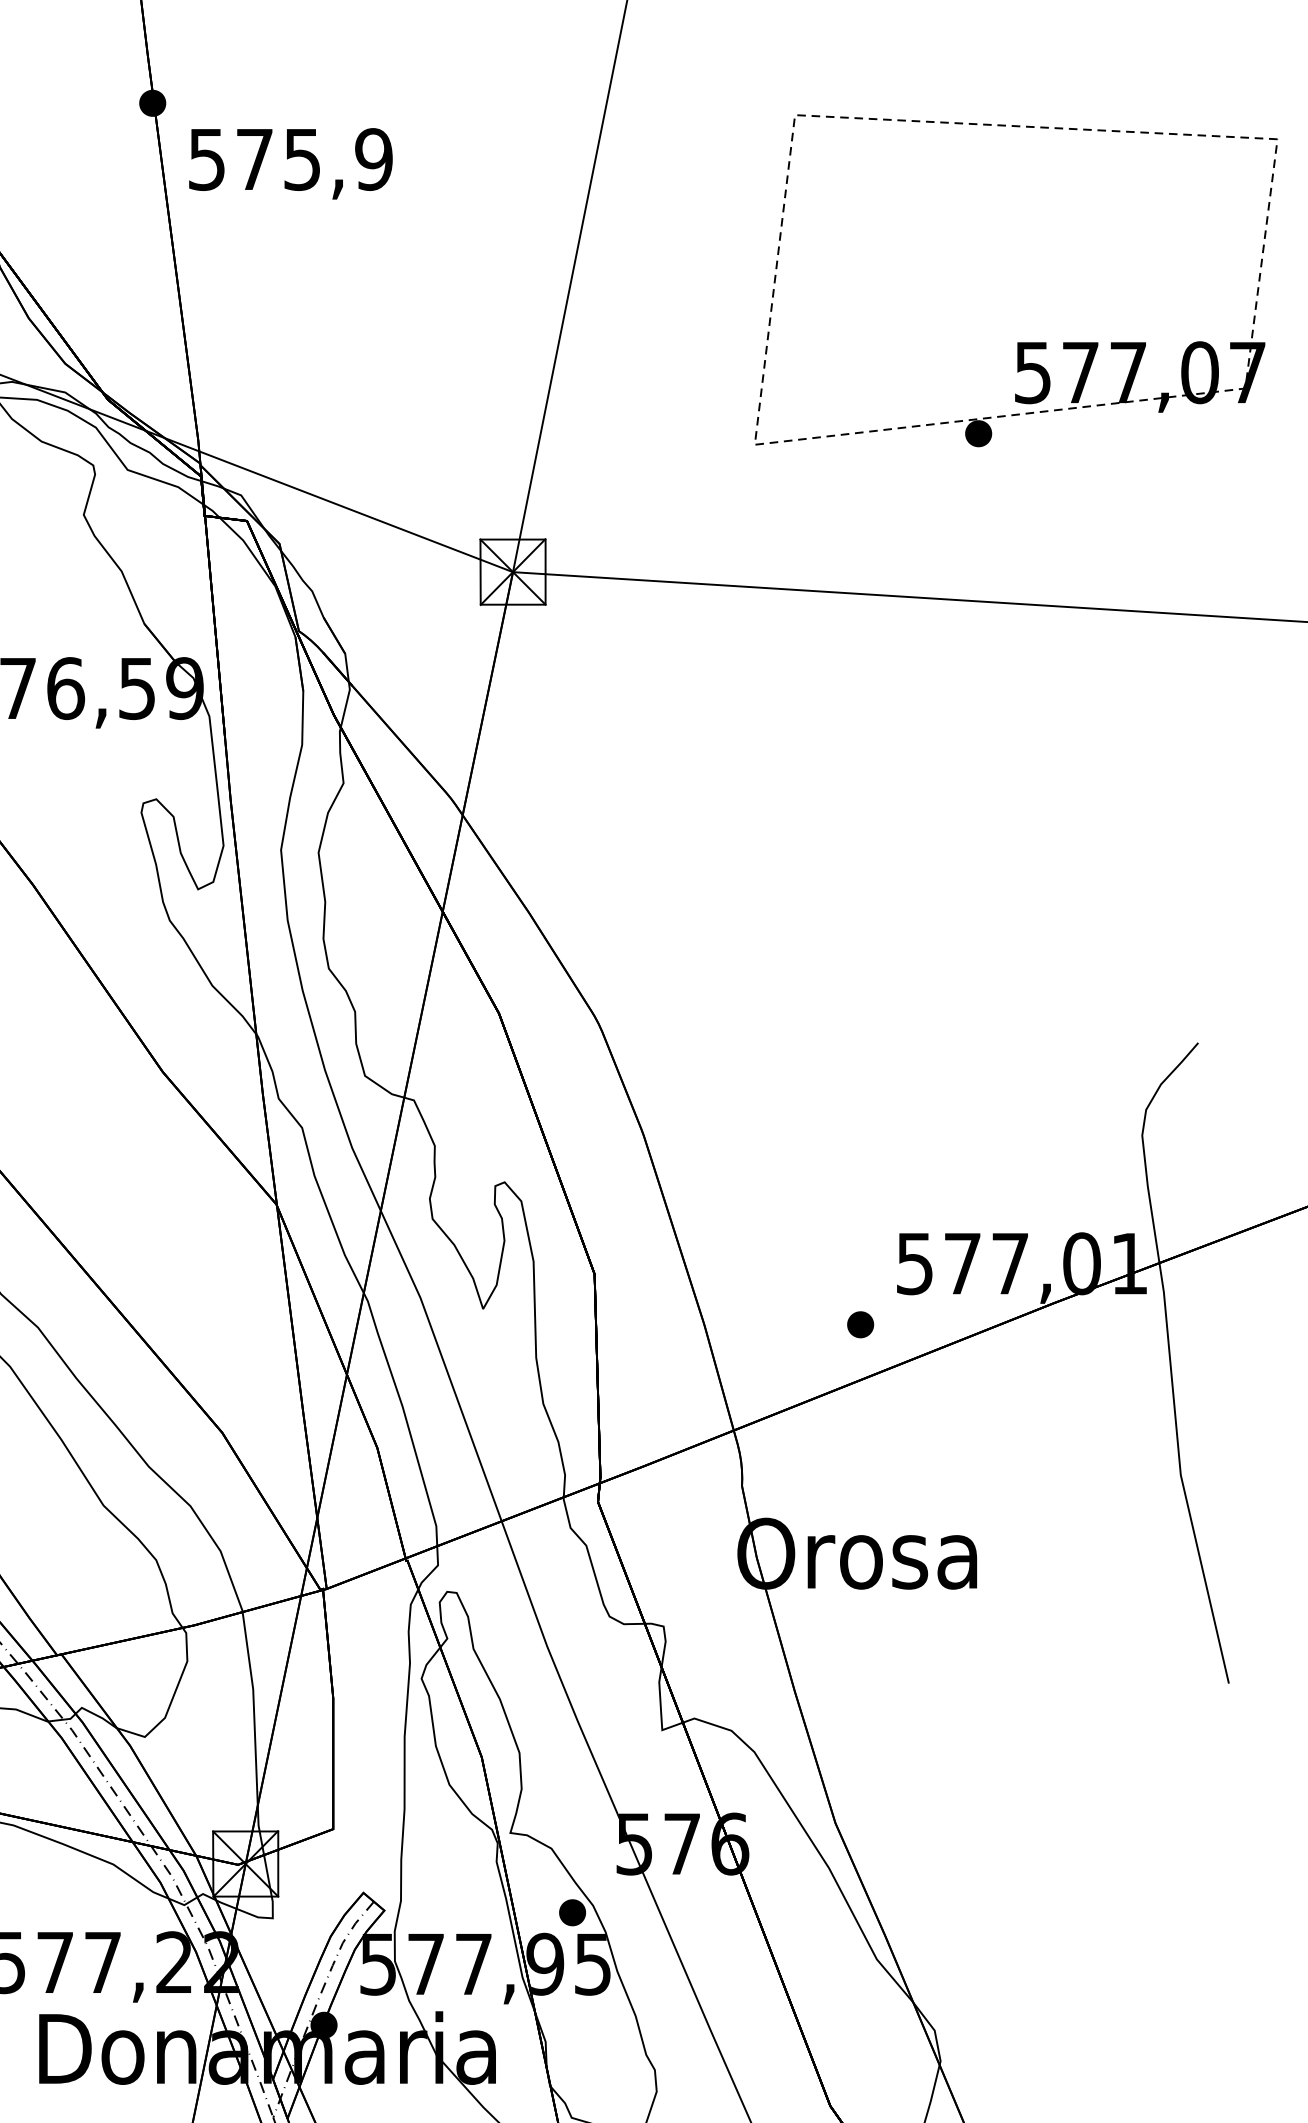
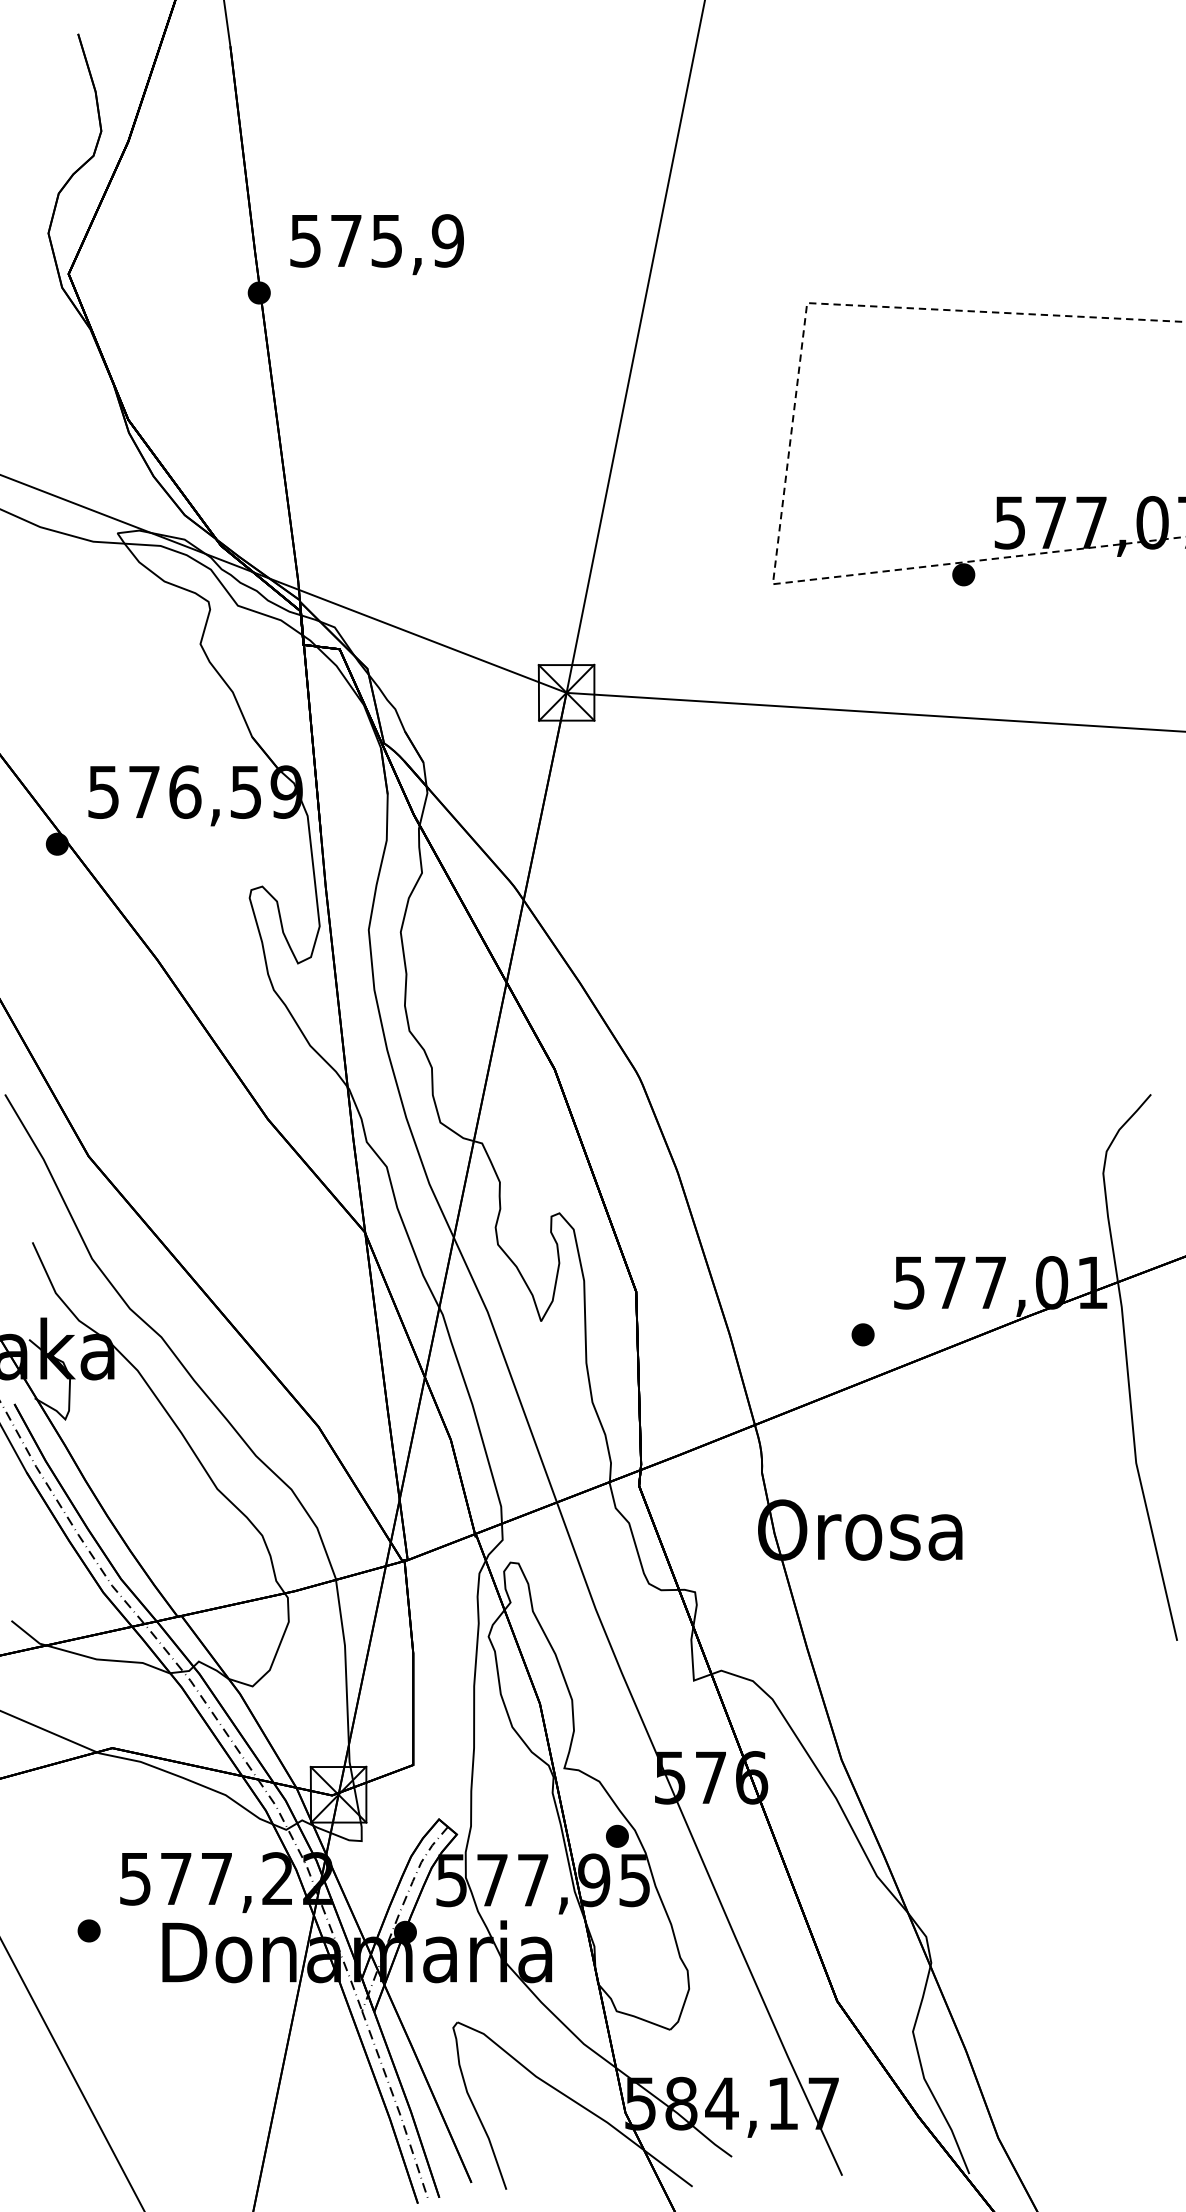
text: (290, 163) -> (376, 244), moved

